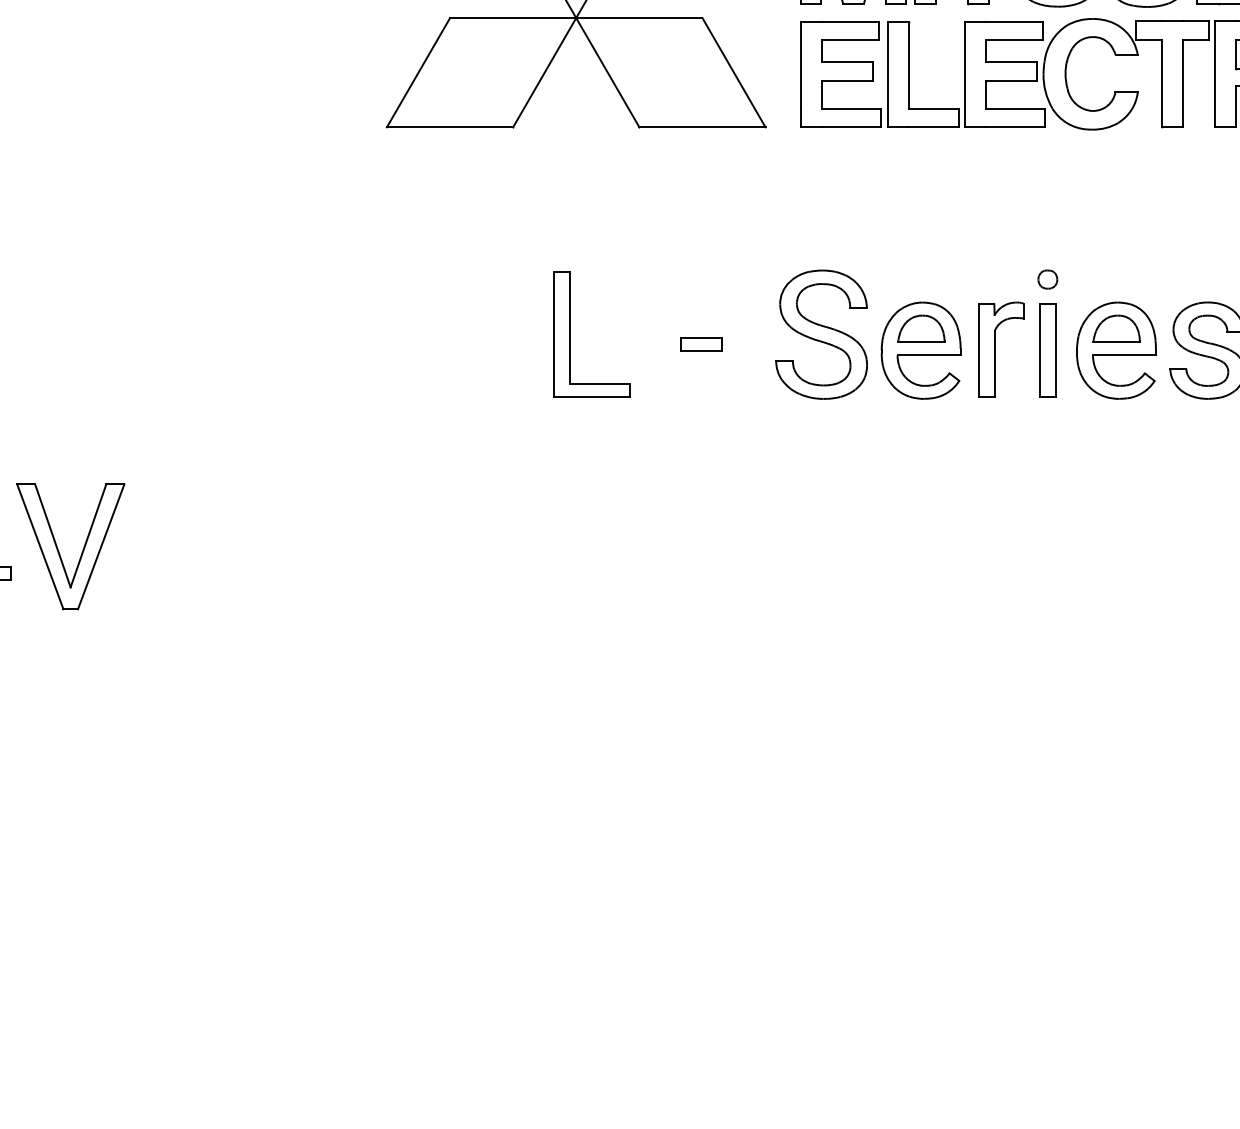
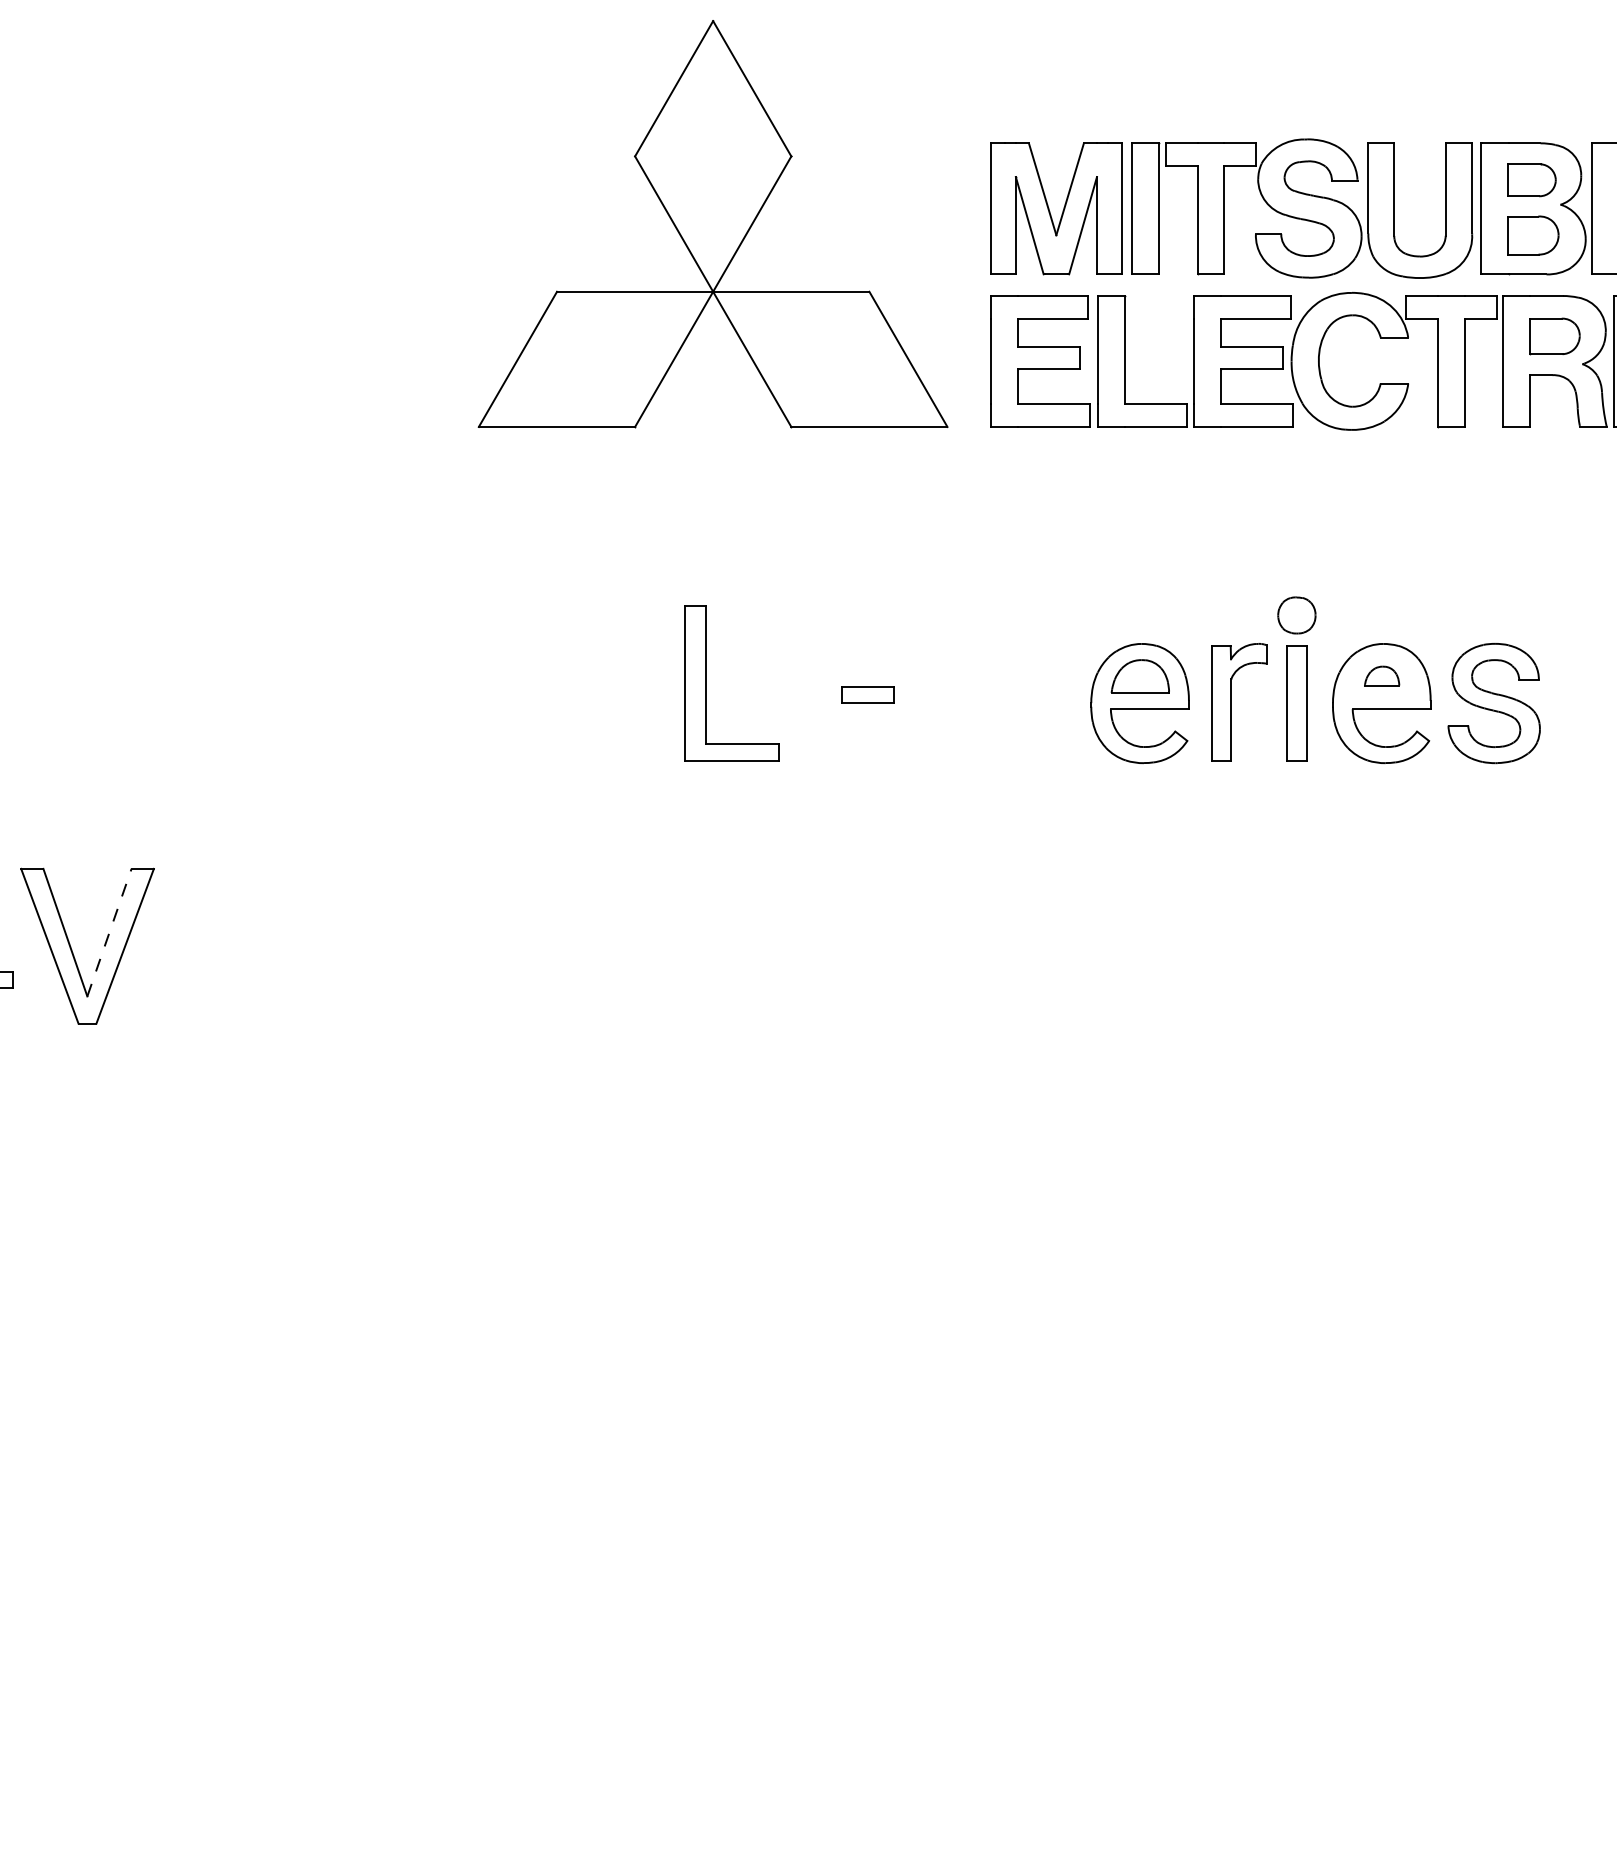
part: (1047, 279) -> (1296, 615), size x1.6
part: (1116, 328) -> (1381, 676), size x0.6
part: (821, 334) -> (1016, 683), removed
line: (88, 535) -> (109, 932), solid -> dashed

